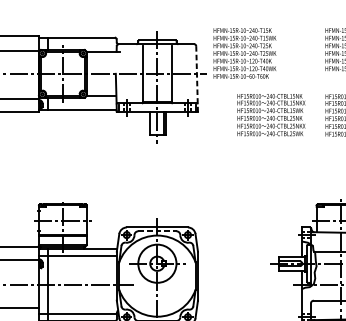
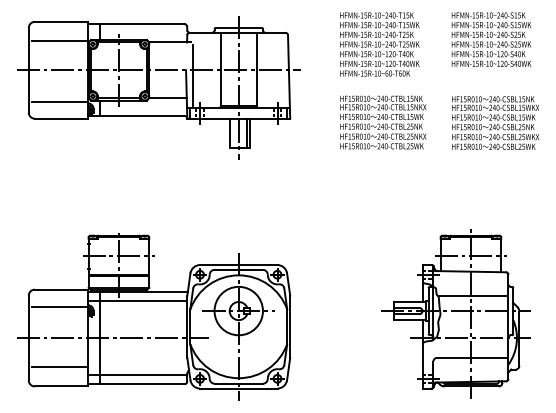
text: (244, 53) -> (379, 44), moved
line: (120, 77) -> (192, 75), added
line: (197, 78) -> (289, 76), dashed -> solid
line: (157, 230) -> (239, 269), dashed -> solid

